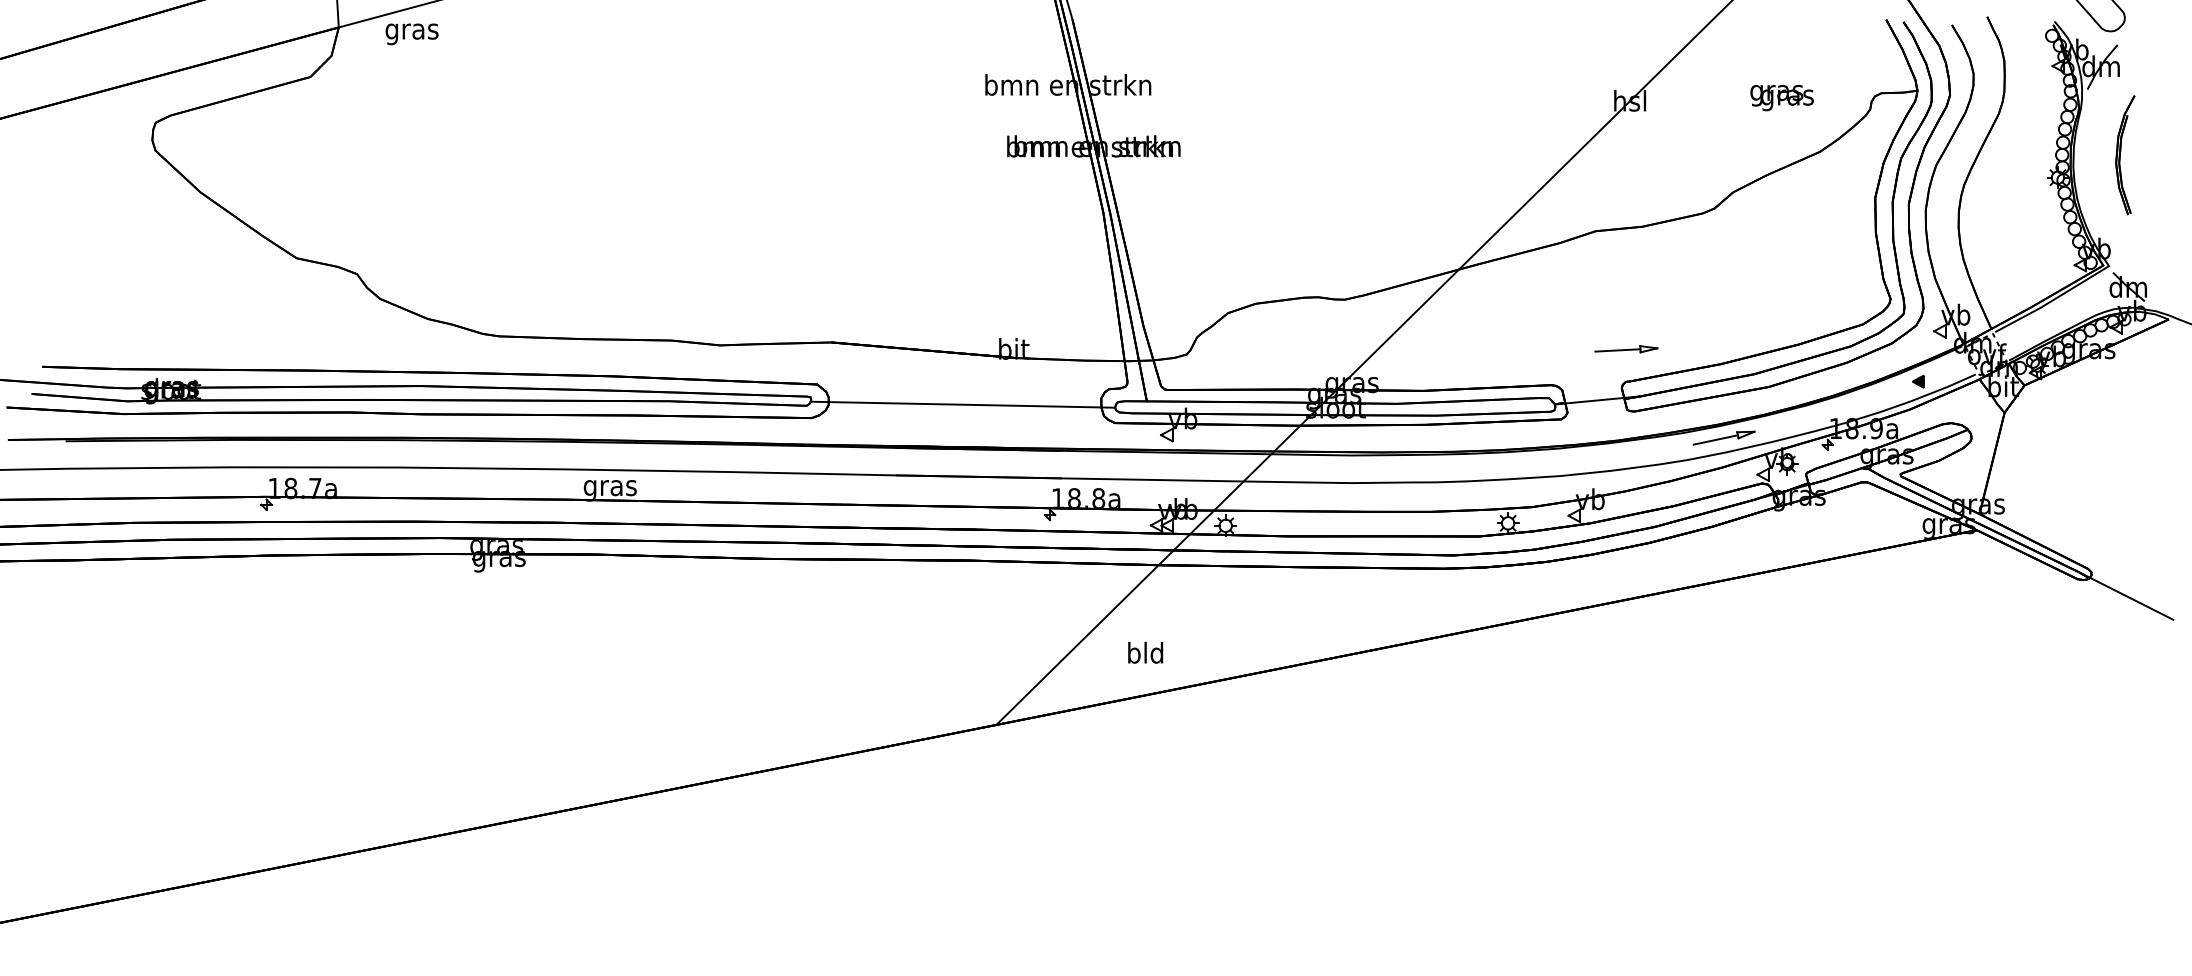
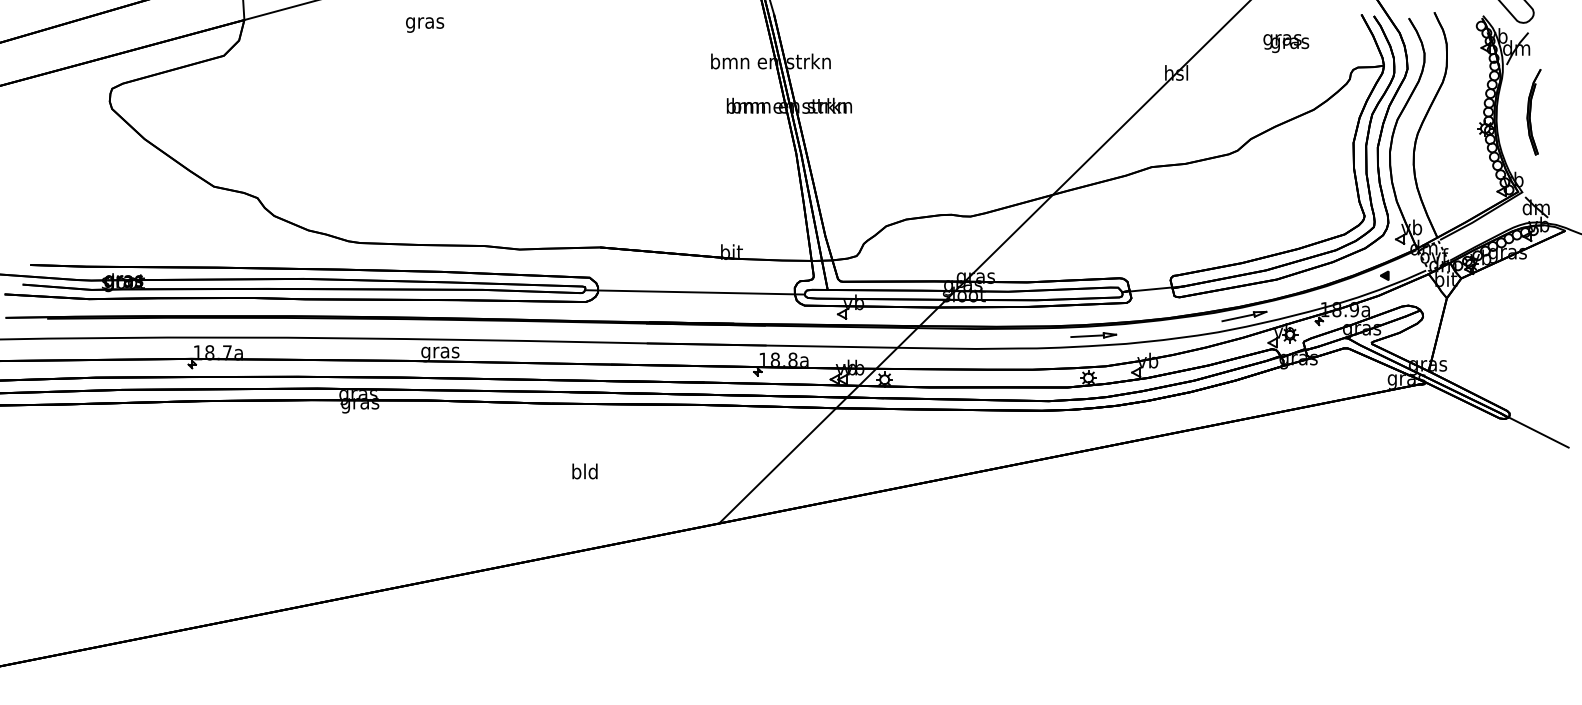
text: (411, 34) -> (424, 25), moved
text: (1781, 97) -> (1285, 43), moved
part: (1626, 349) -> (1093, 335), moved
text: (1145, 652) -> (584, 471), moved

